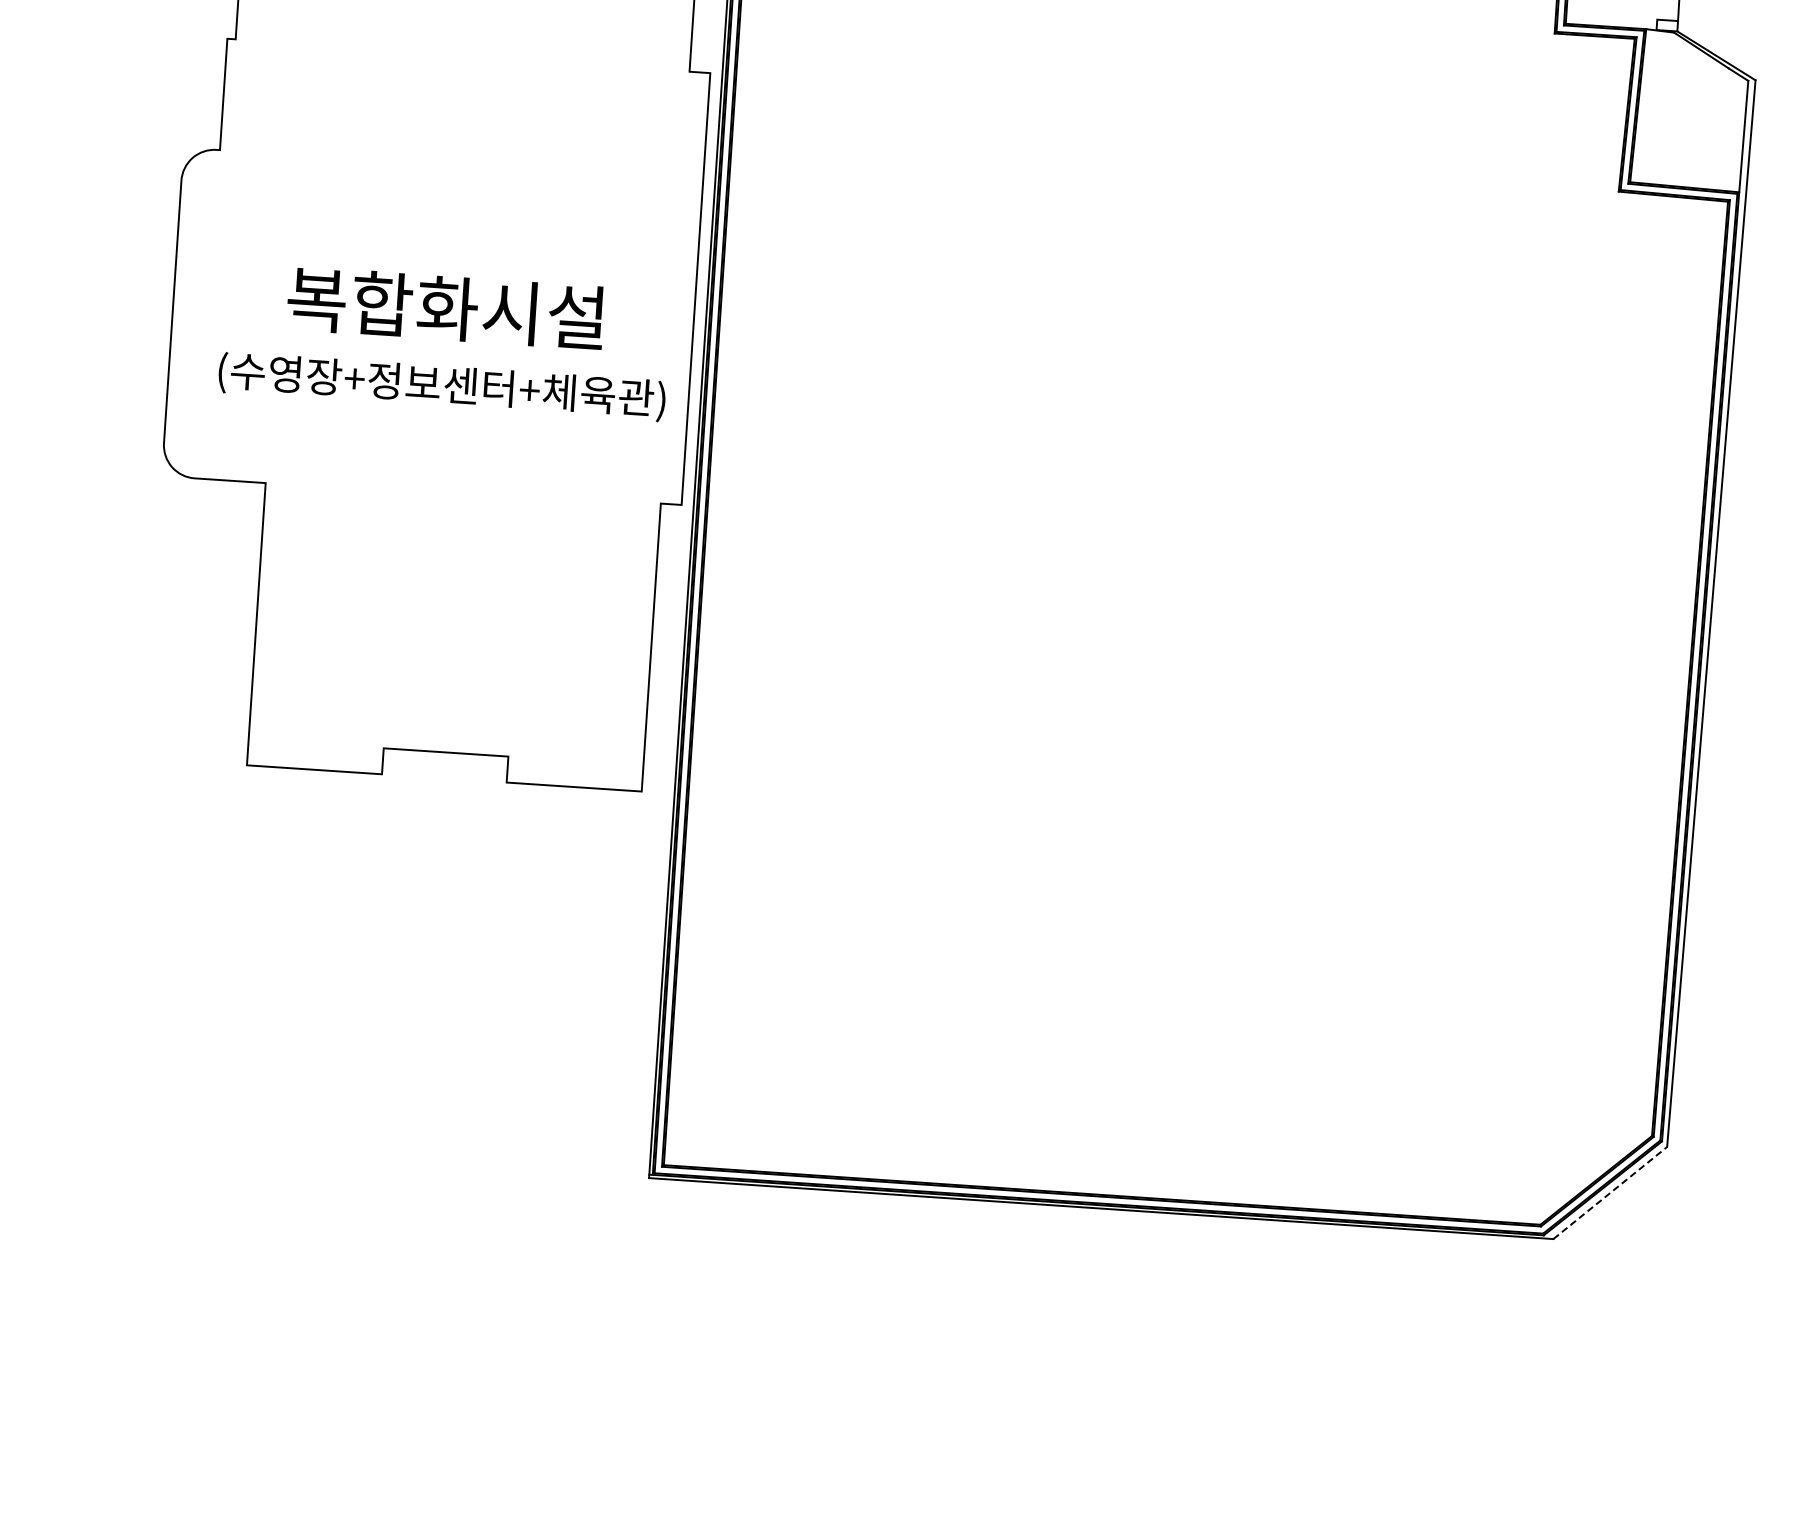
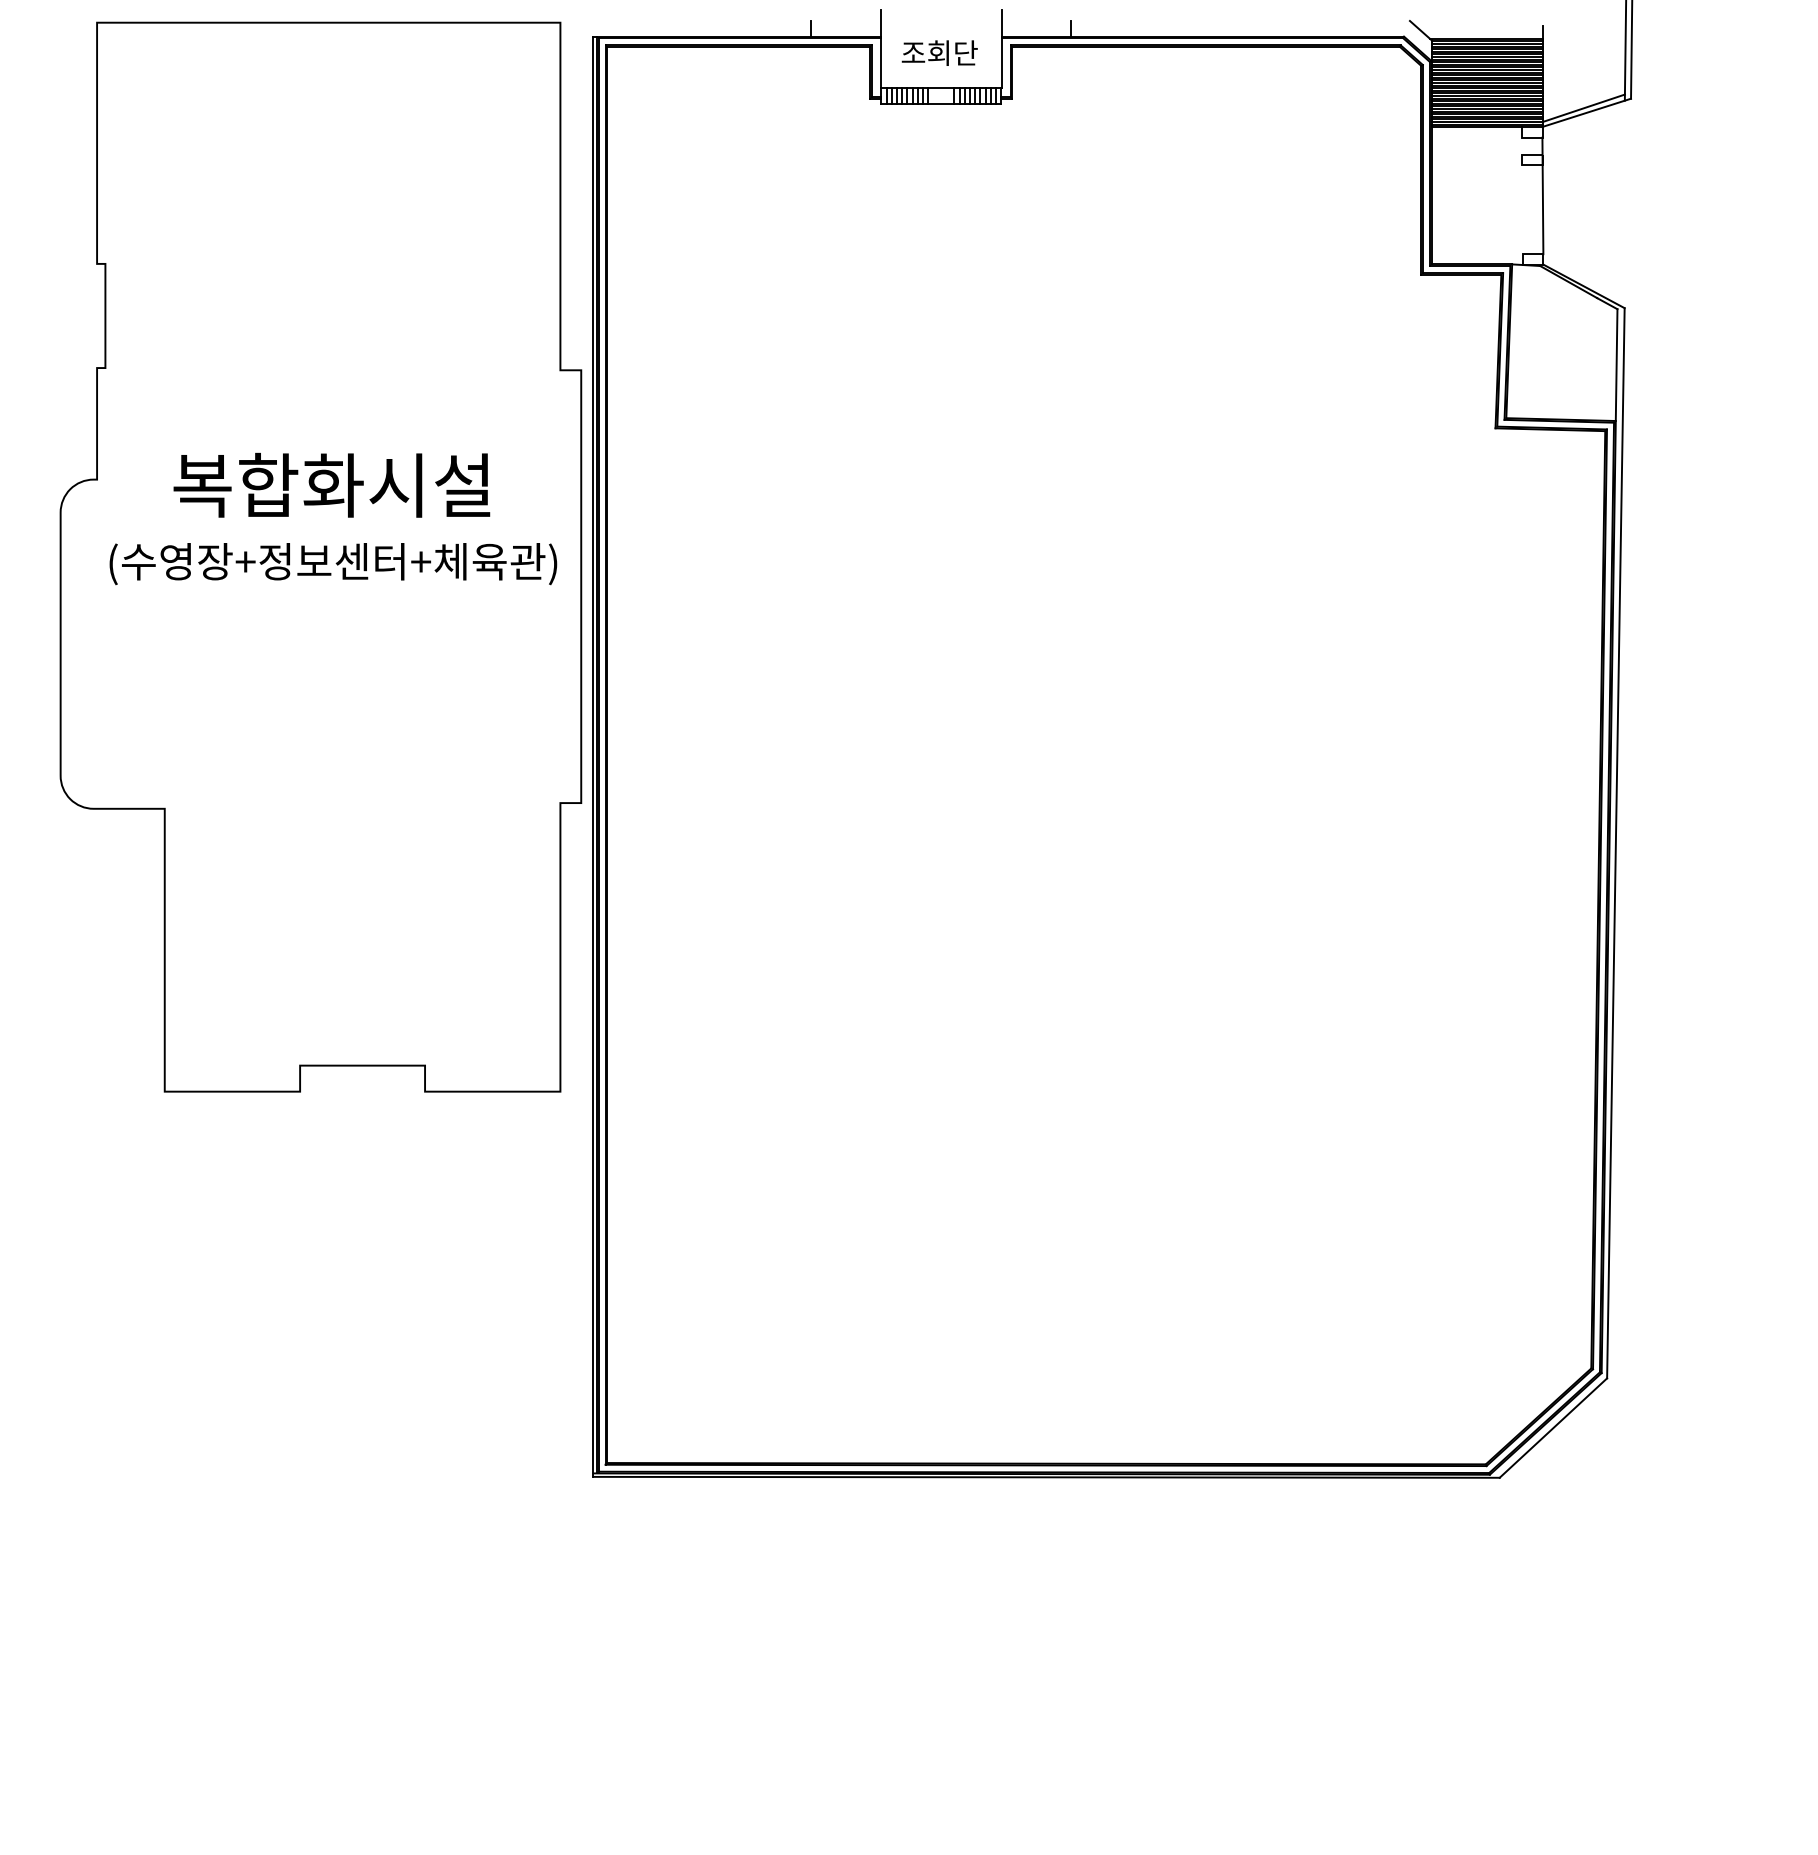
text: (445, 341) -> (333, 518), moved
line: (1610, 1192) -> (1553, 1427), dashed -> solid

